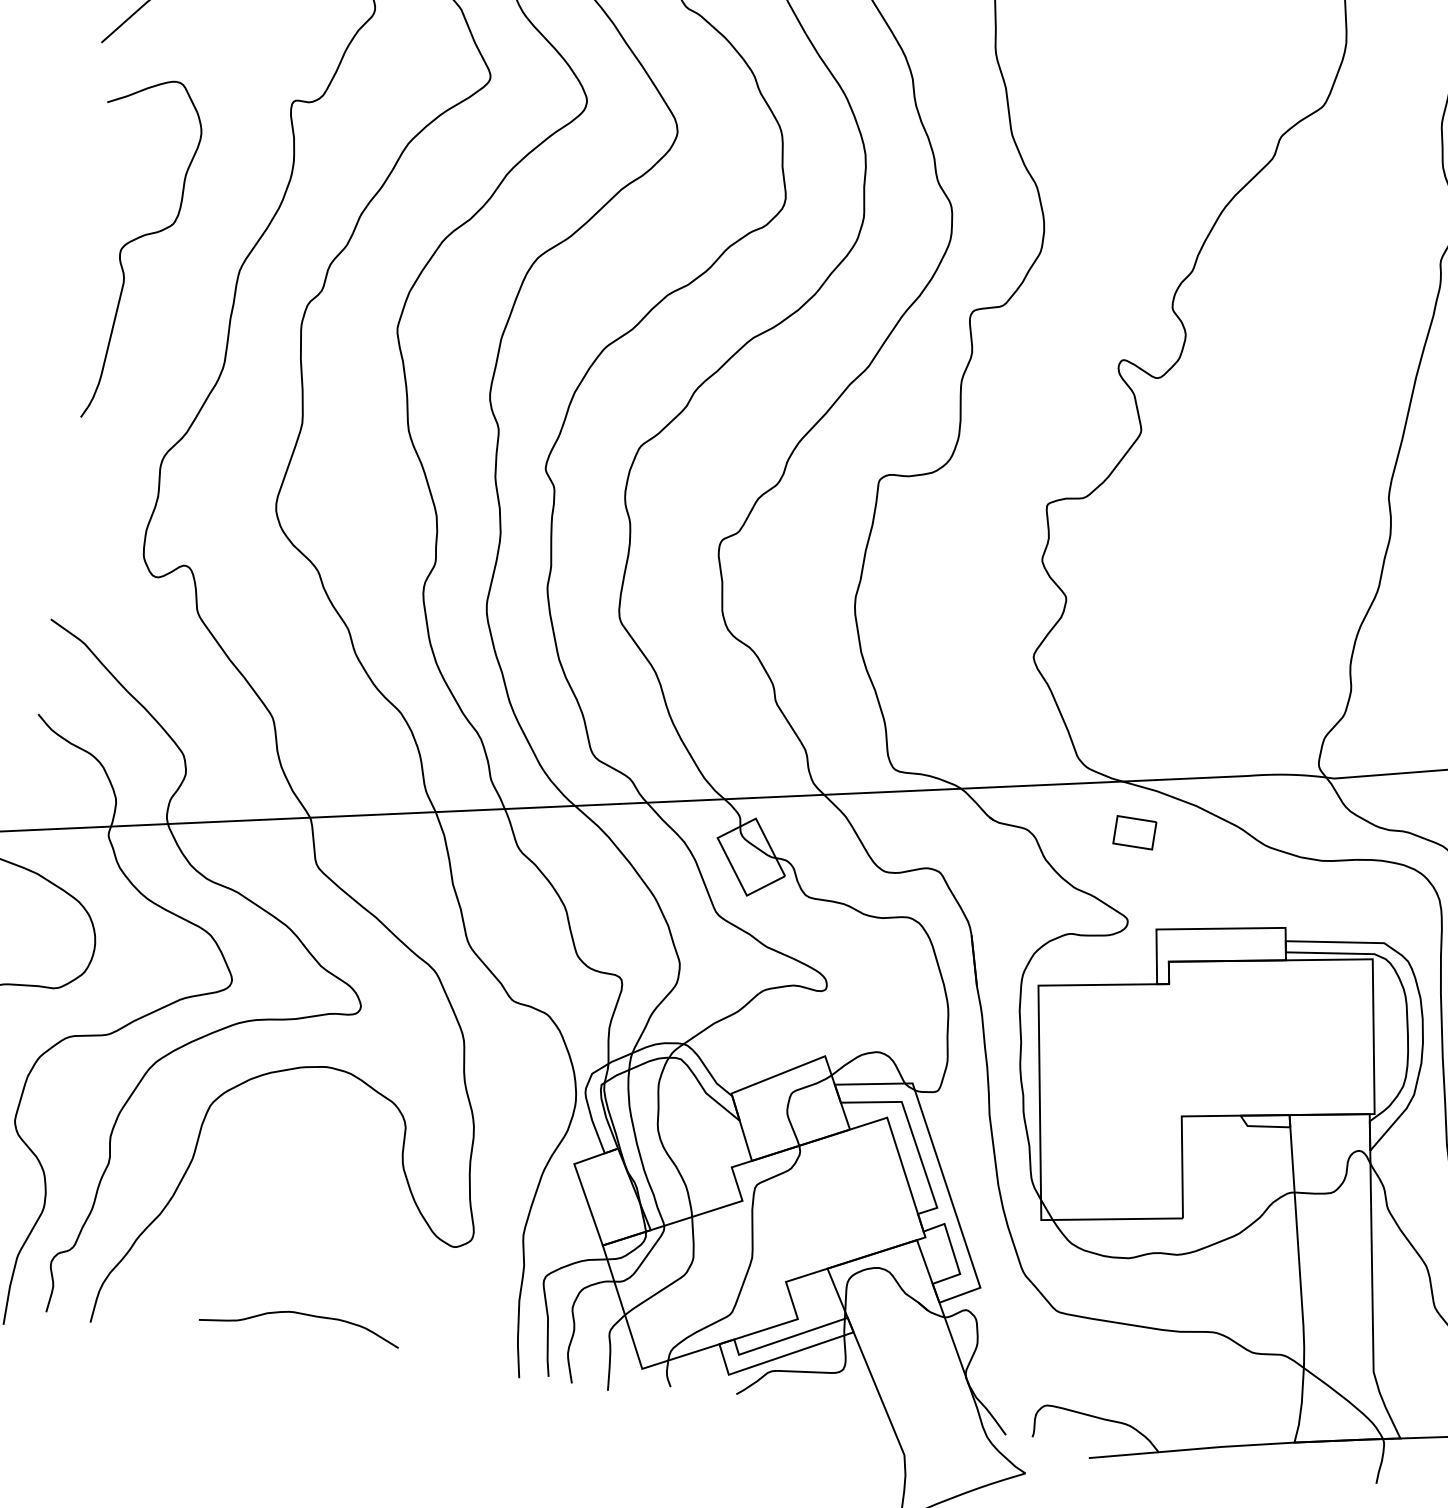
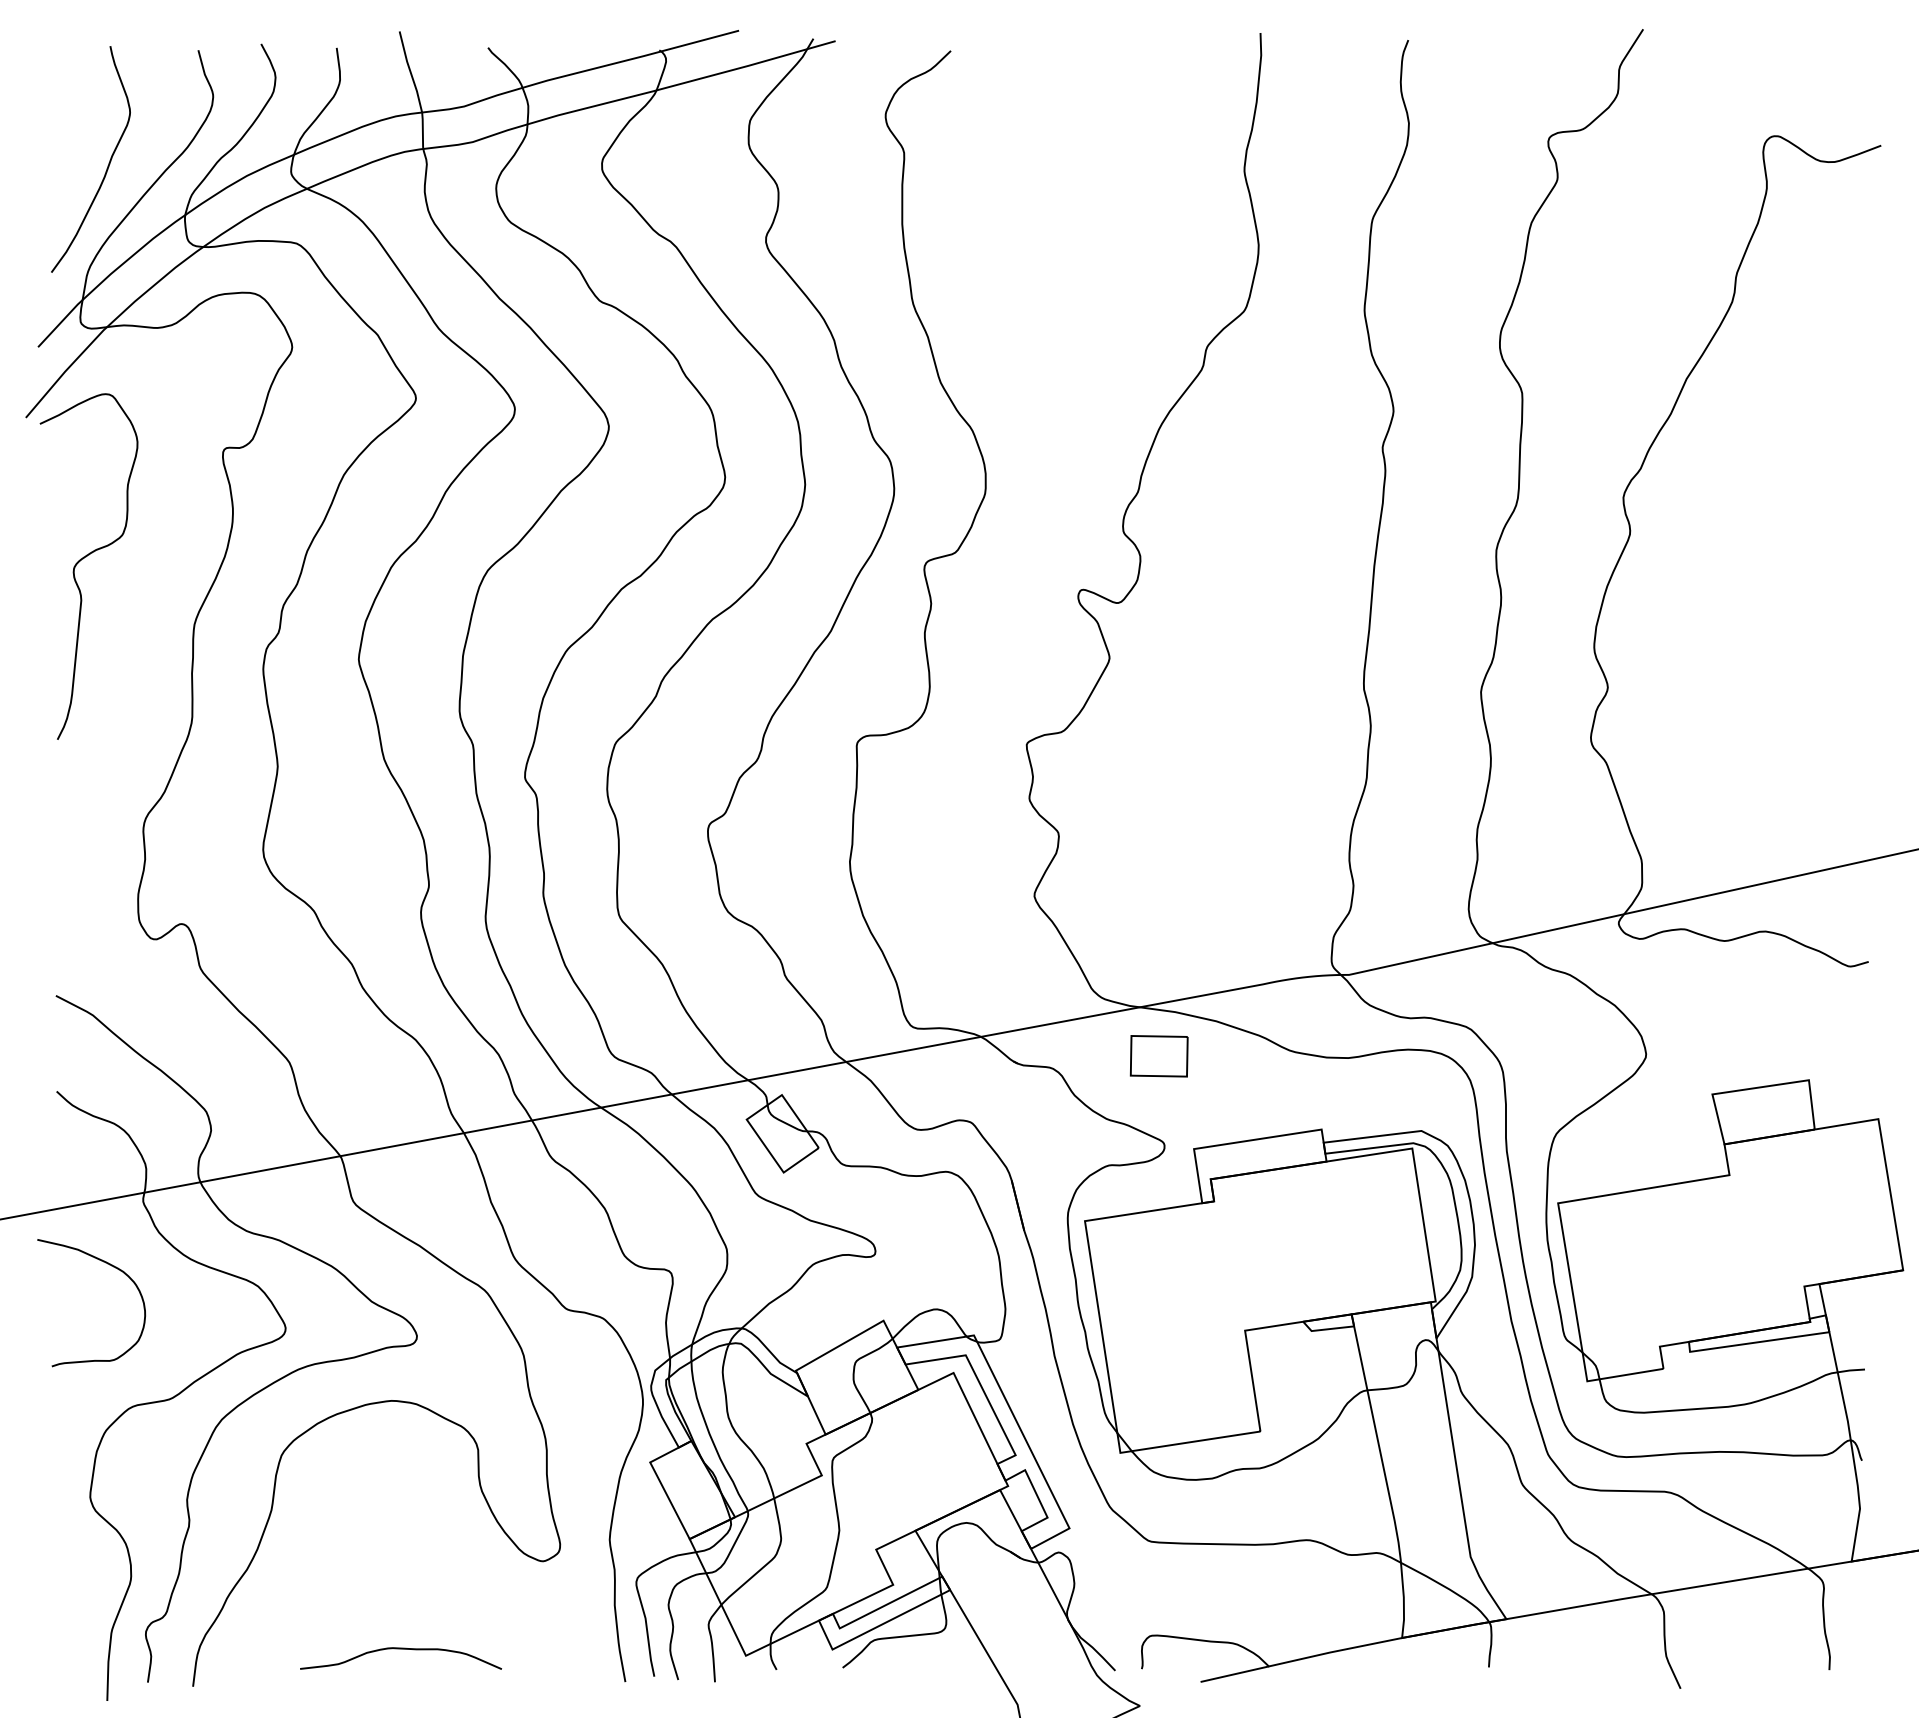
curve: (131, 242) -> (83, 559), moved
part: (1134, 832) -> (1158, 1056), size x1.43

